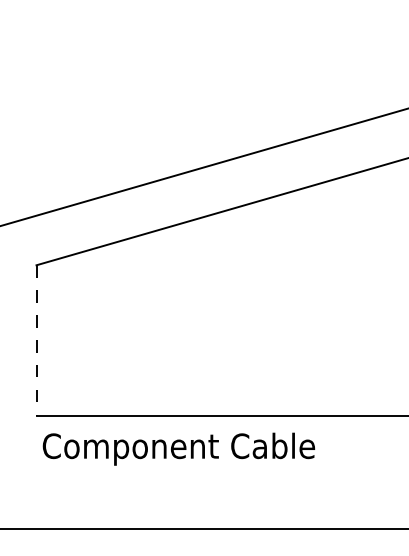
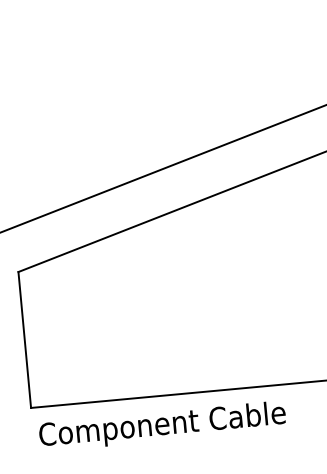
line: (36, 340) -> (24, 340), dashed -> solid

